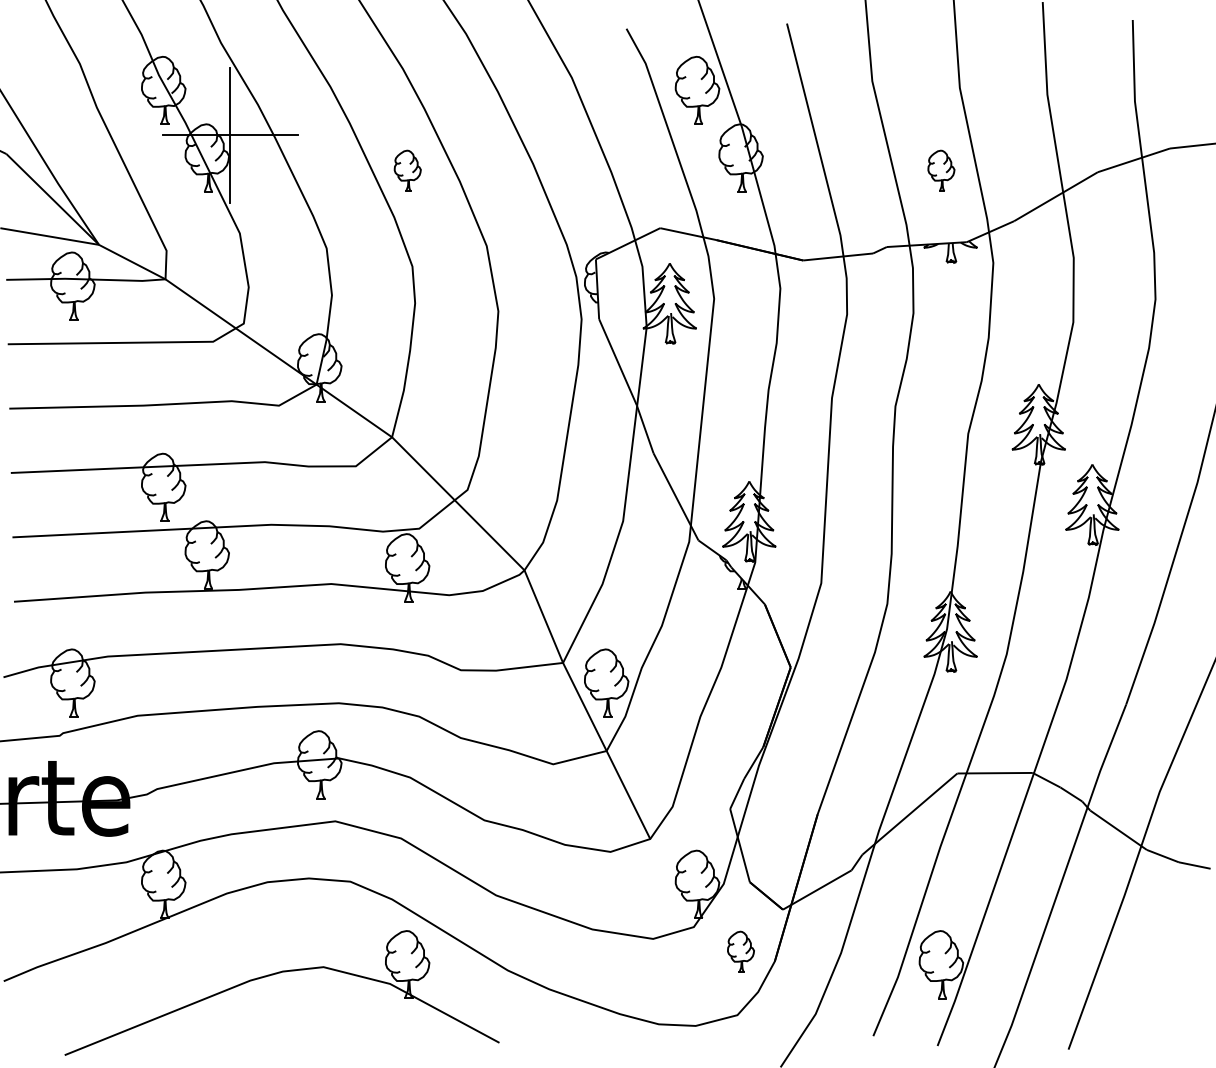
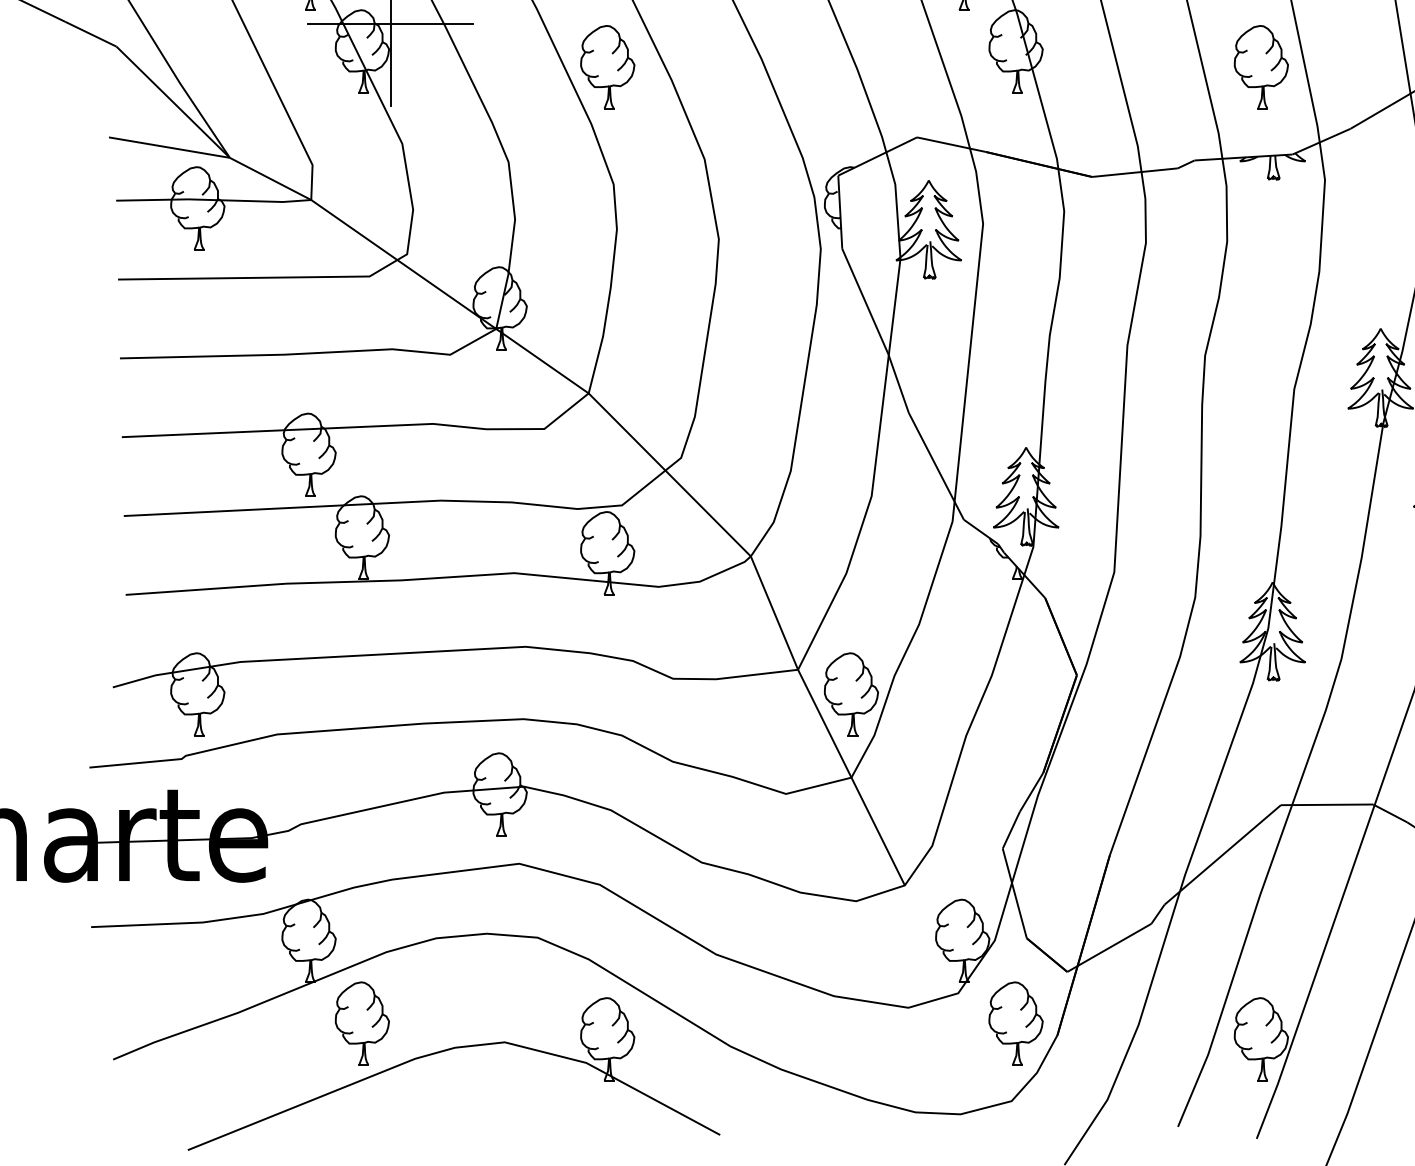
part: (407, 170) -> (607, 66), size x1.67
part: (941, 170) -> (1261, 66), size x1.67
part: (206, 951) -> (361, 1023), added
part: (740, 951) -> (1015, 1023), size x1.67

